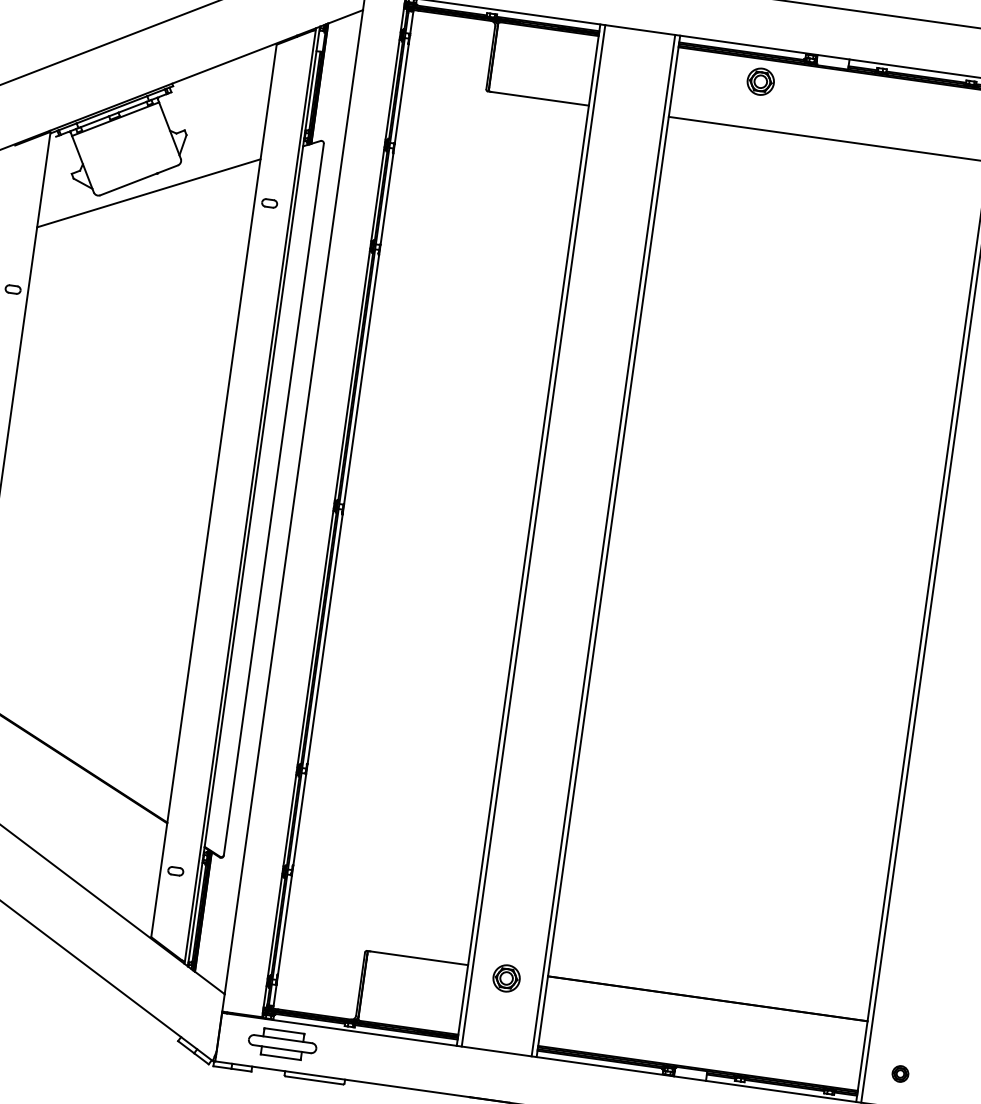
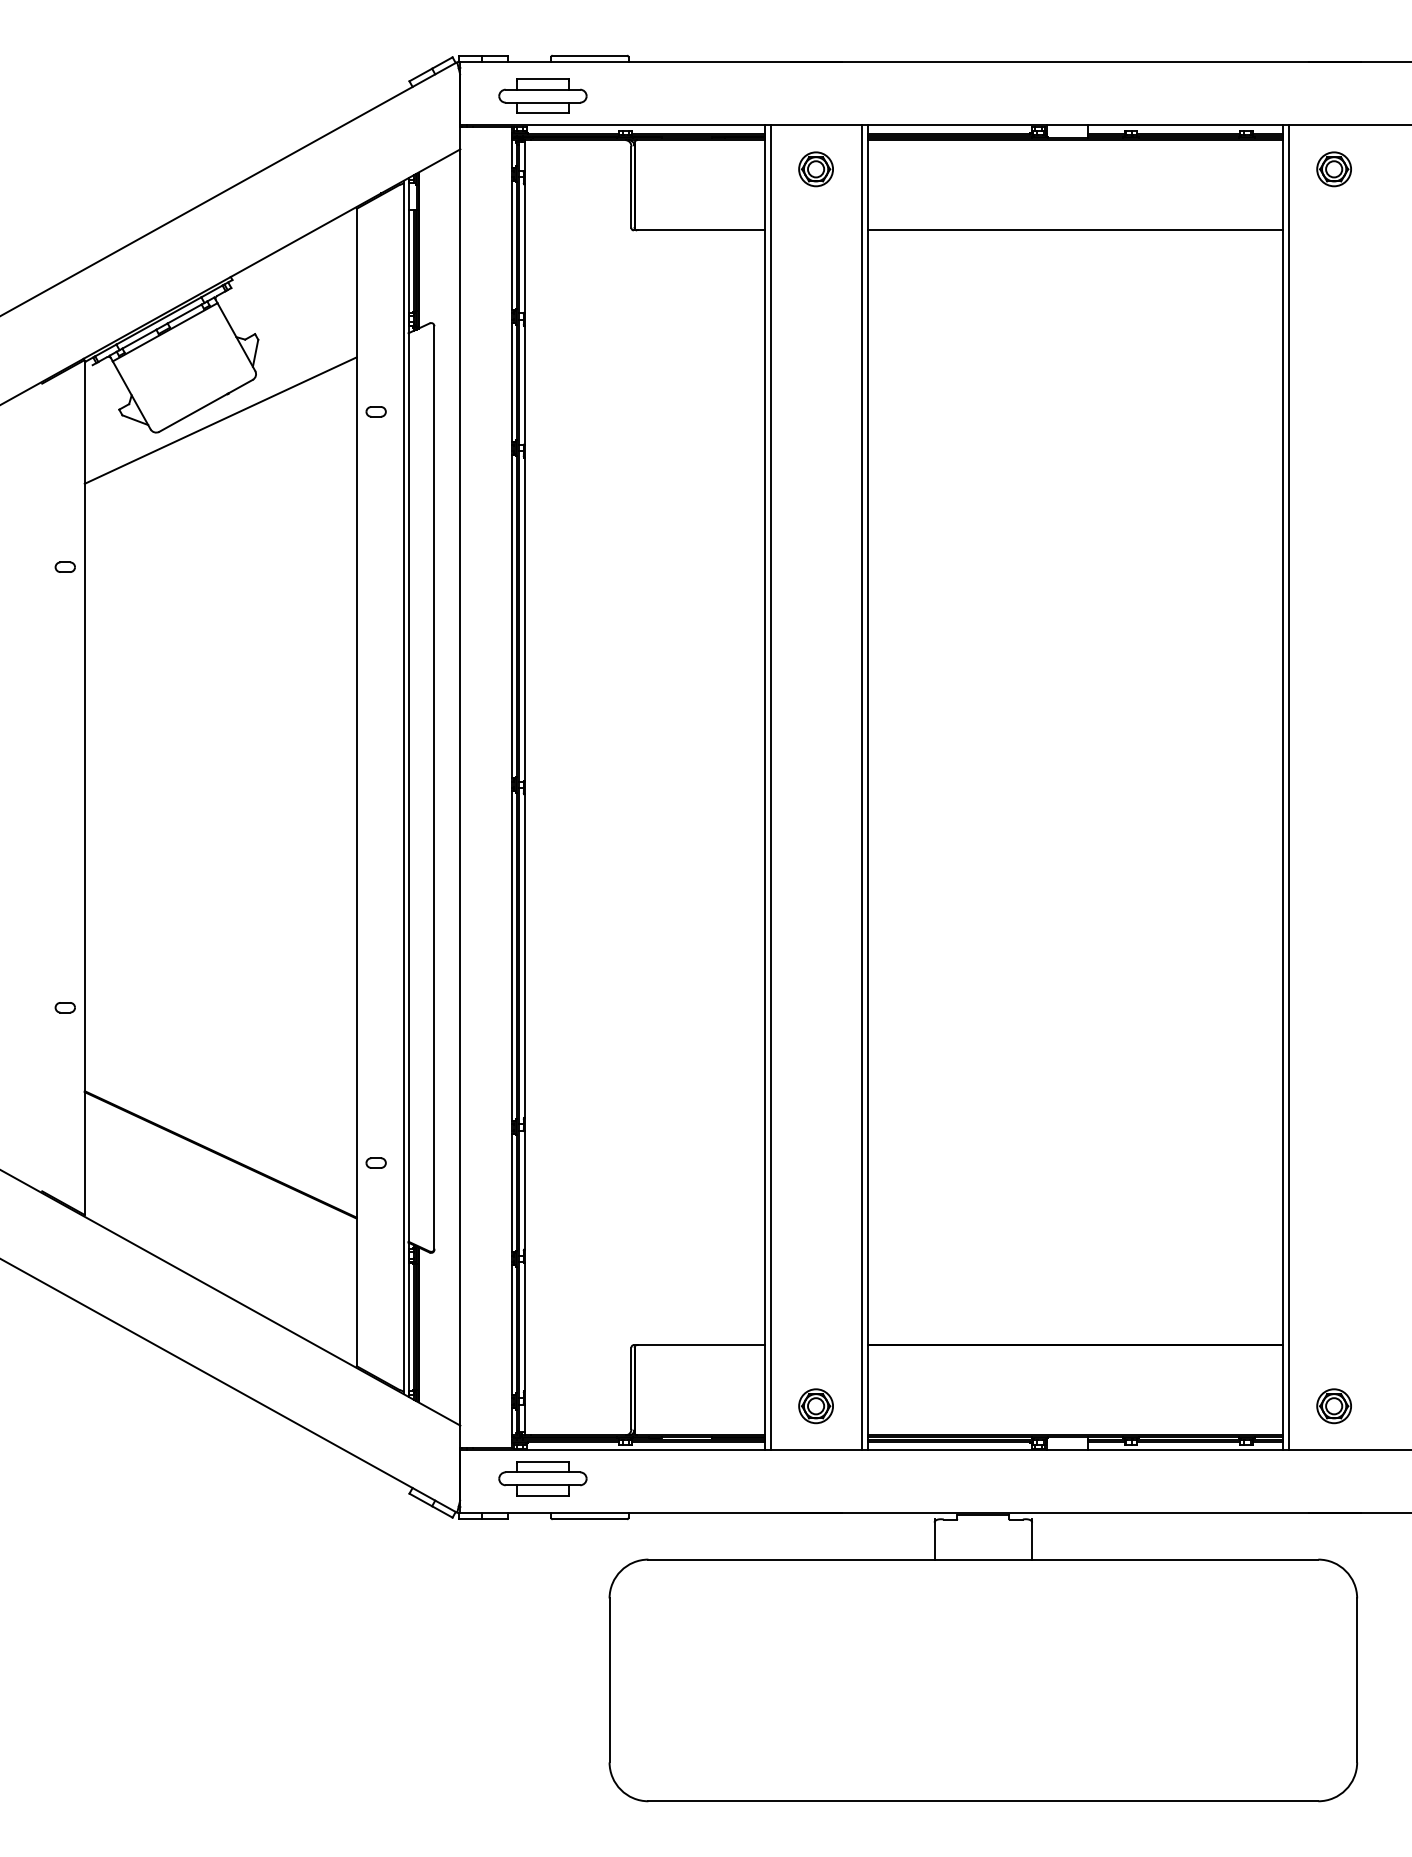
part: (760, 81) -> (815, 169), moved
part: (175, 870) -> (375, 1162), moved
part: (506, 978) -> (815, 1406), moved
part: (899, 1074) -> (1333, 1406), size x1.67

